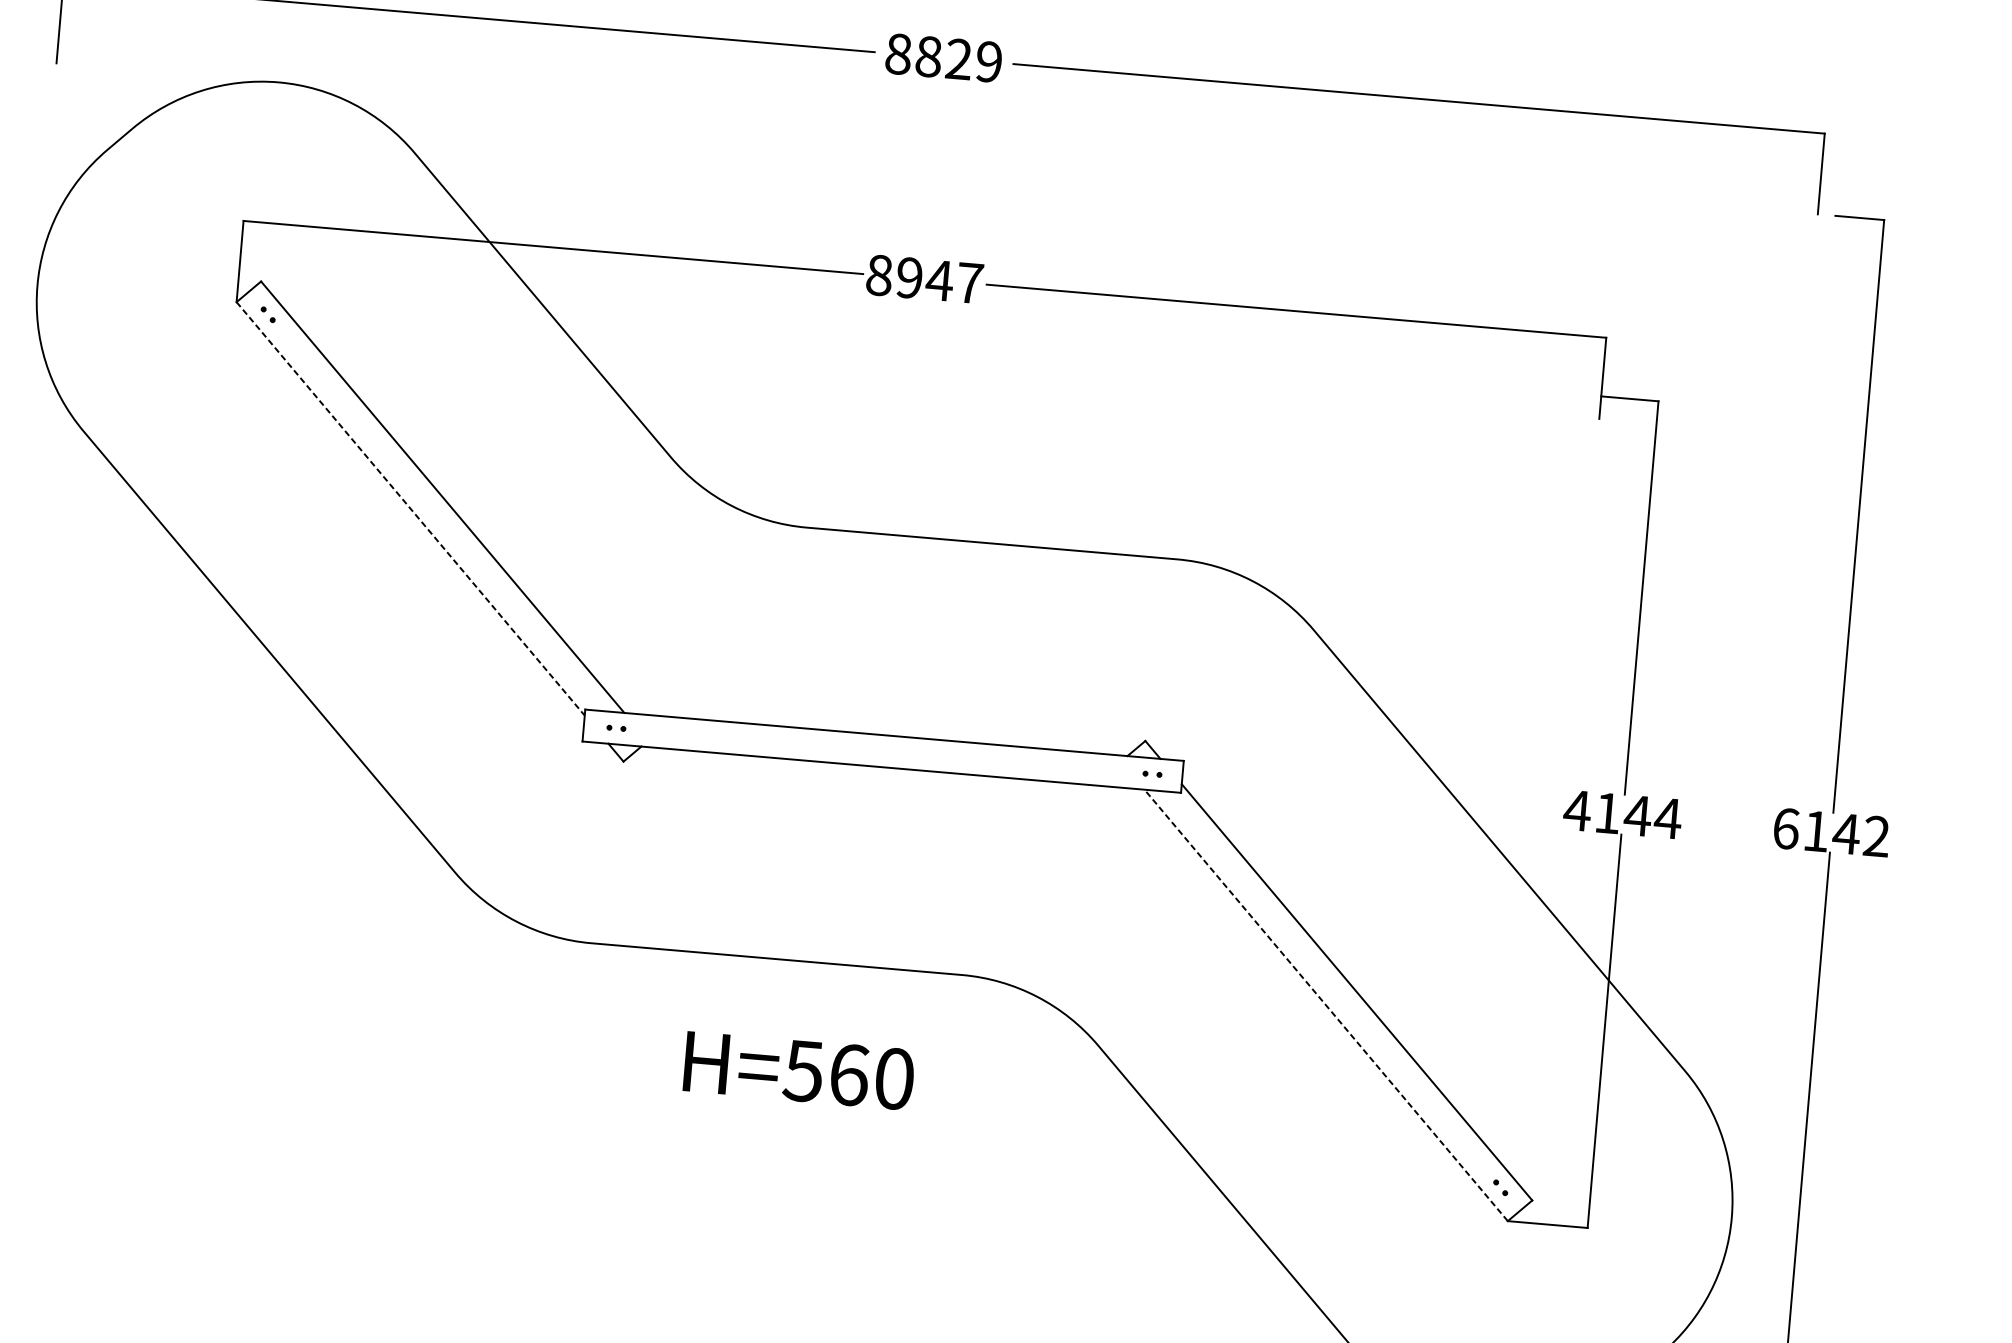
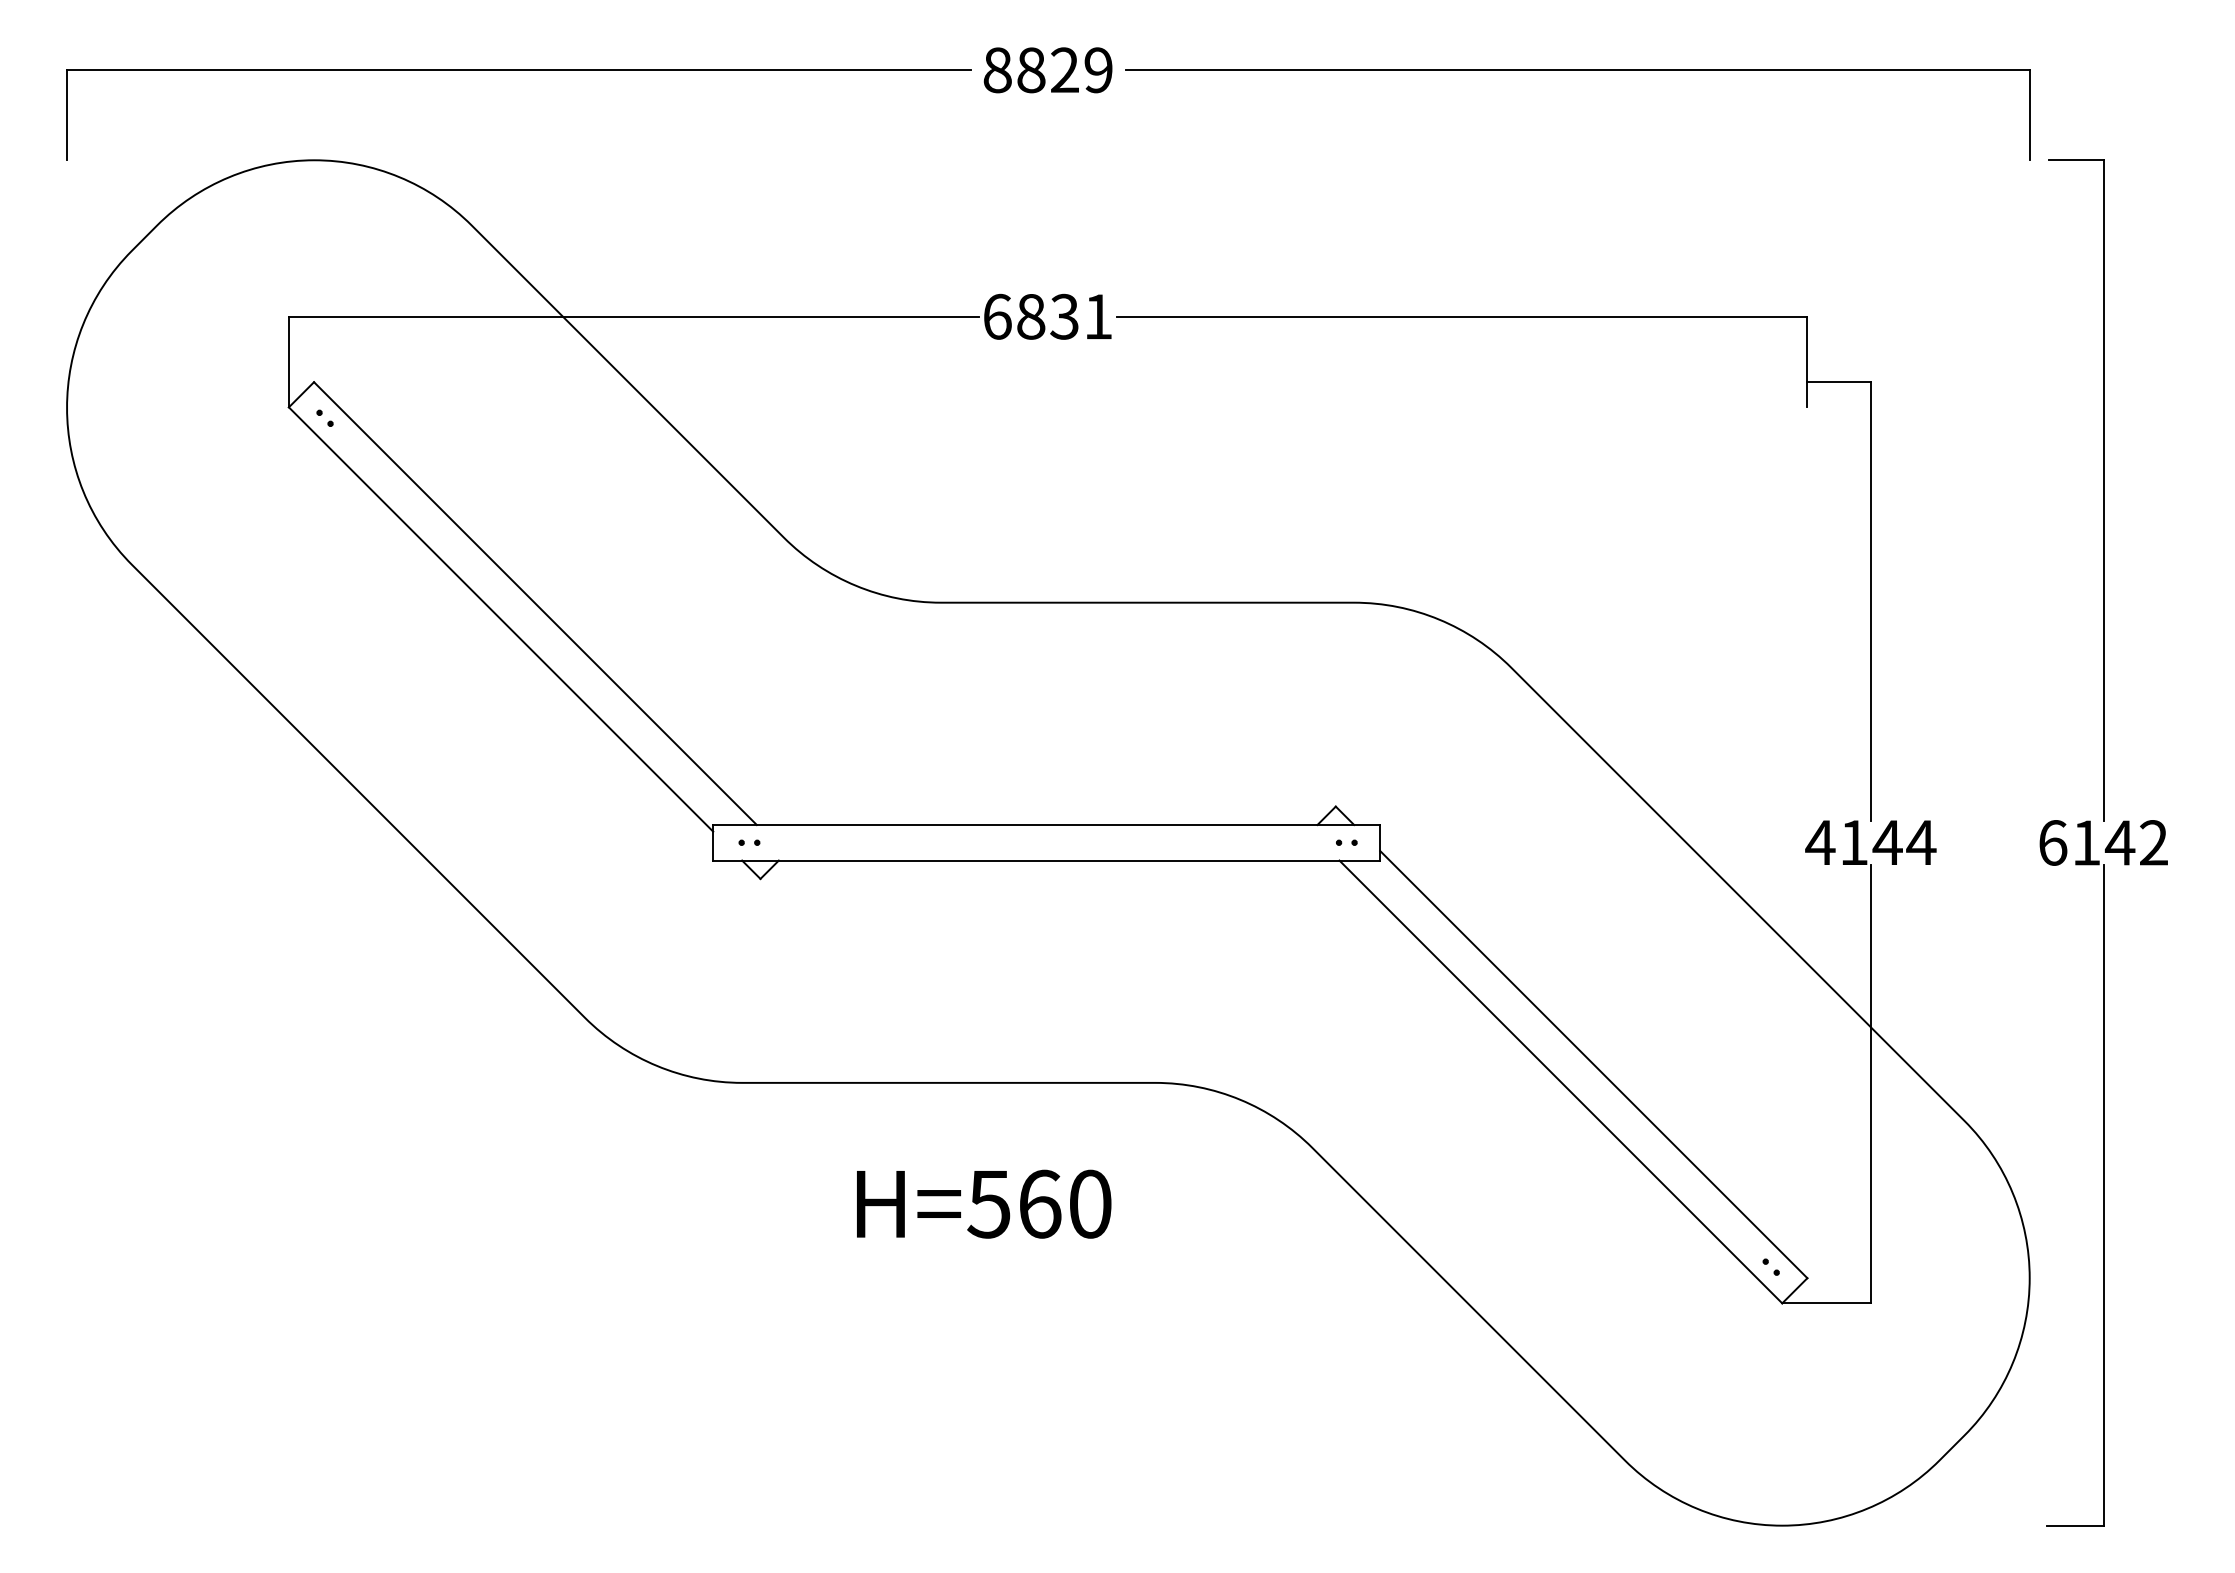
text: (924, 278) -> (1047, 316), 8947 -> 6831
line: (411, 508) -> (501, 619), dashed -> solid
line: (1325, 1004) -> (1560, 1081), dashed -> solid

